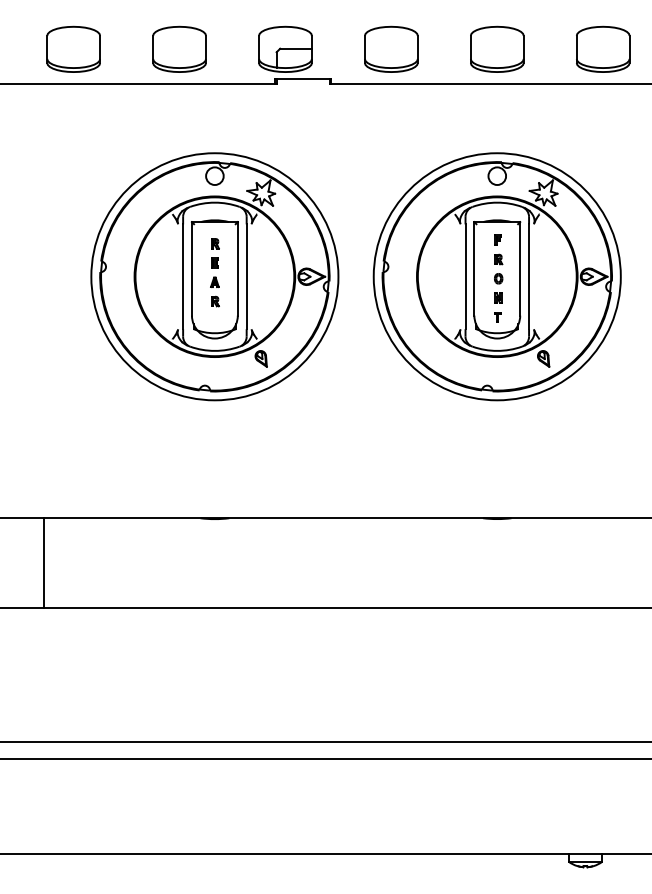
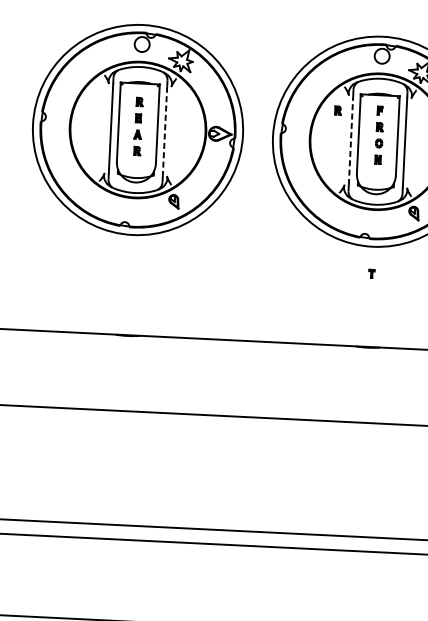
part: (448, 242) -> (337, 110), added
line: (465, 276) -> (351, 140), solid -> dashed
line: (246, 277) -> (164, 131), solid -> dashed
part: (497, 317) -> (371, 274), moved

